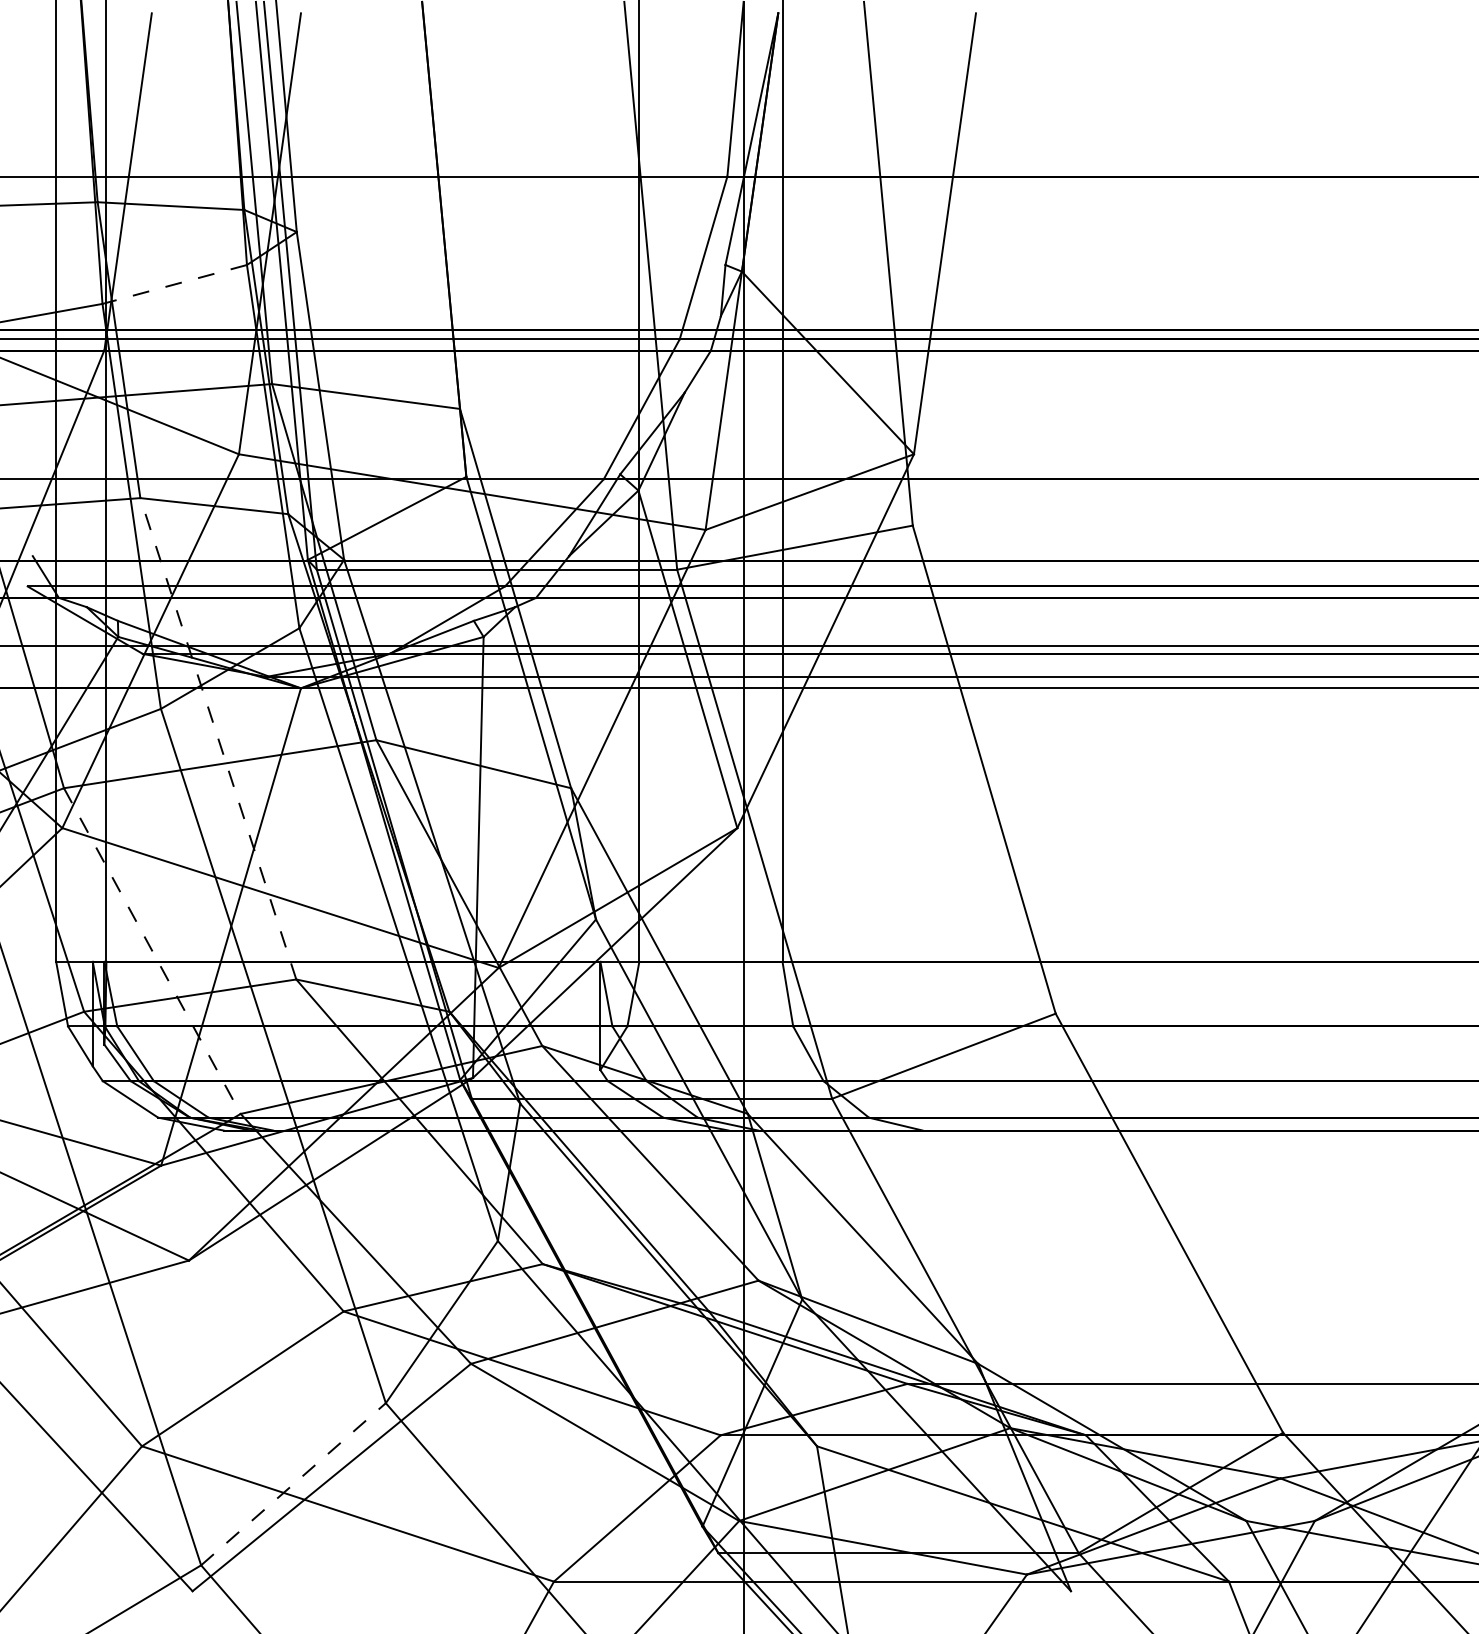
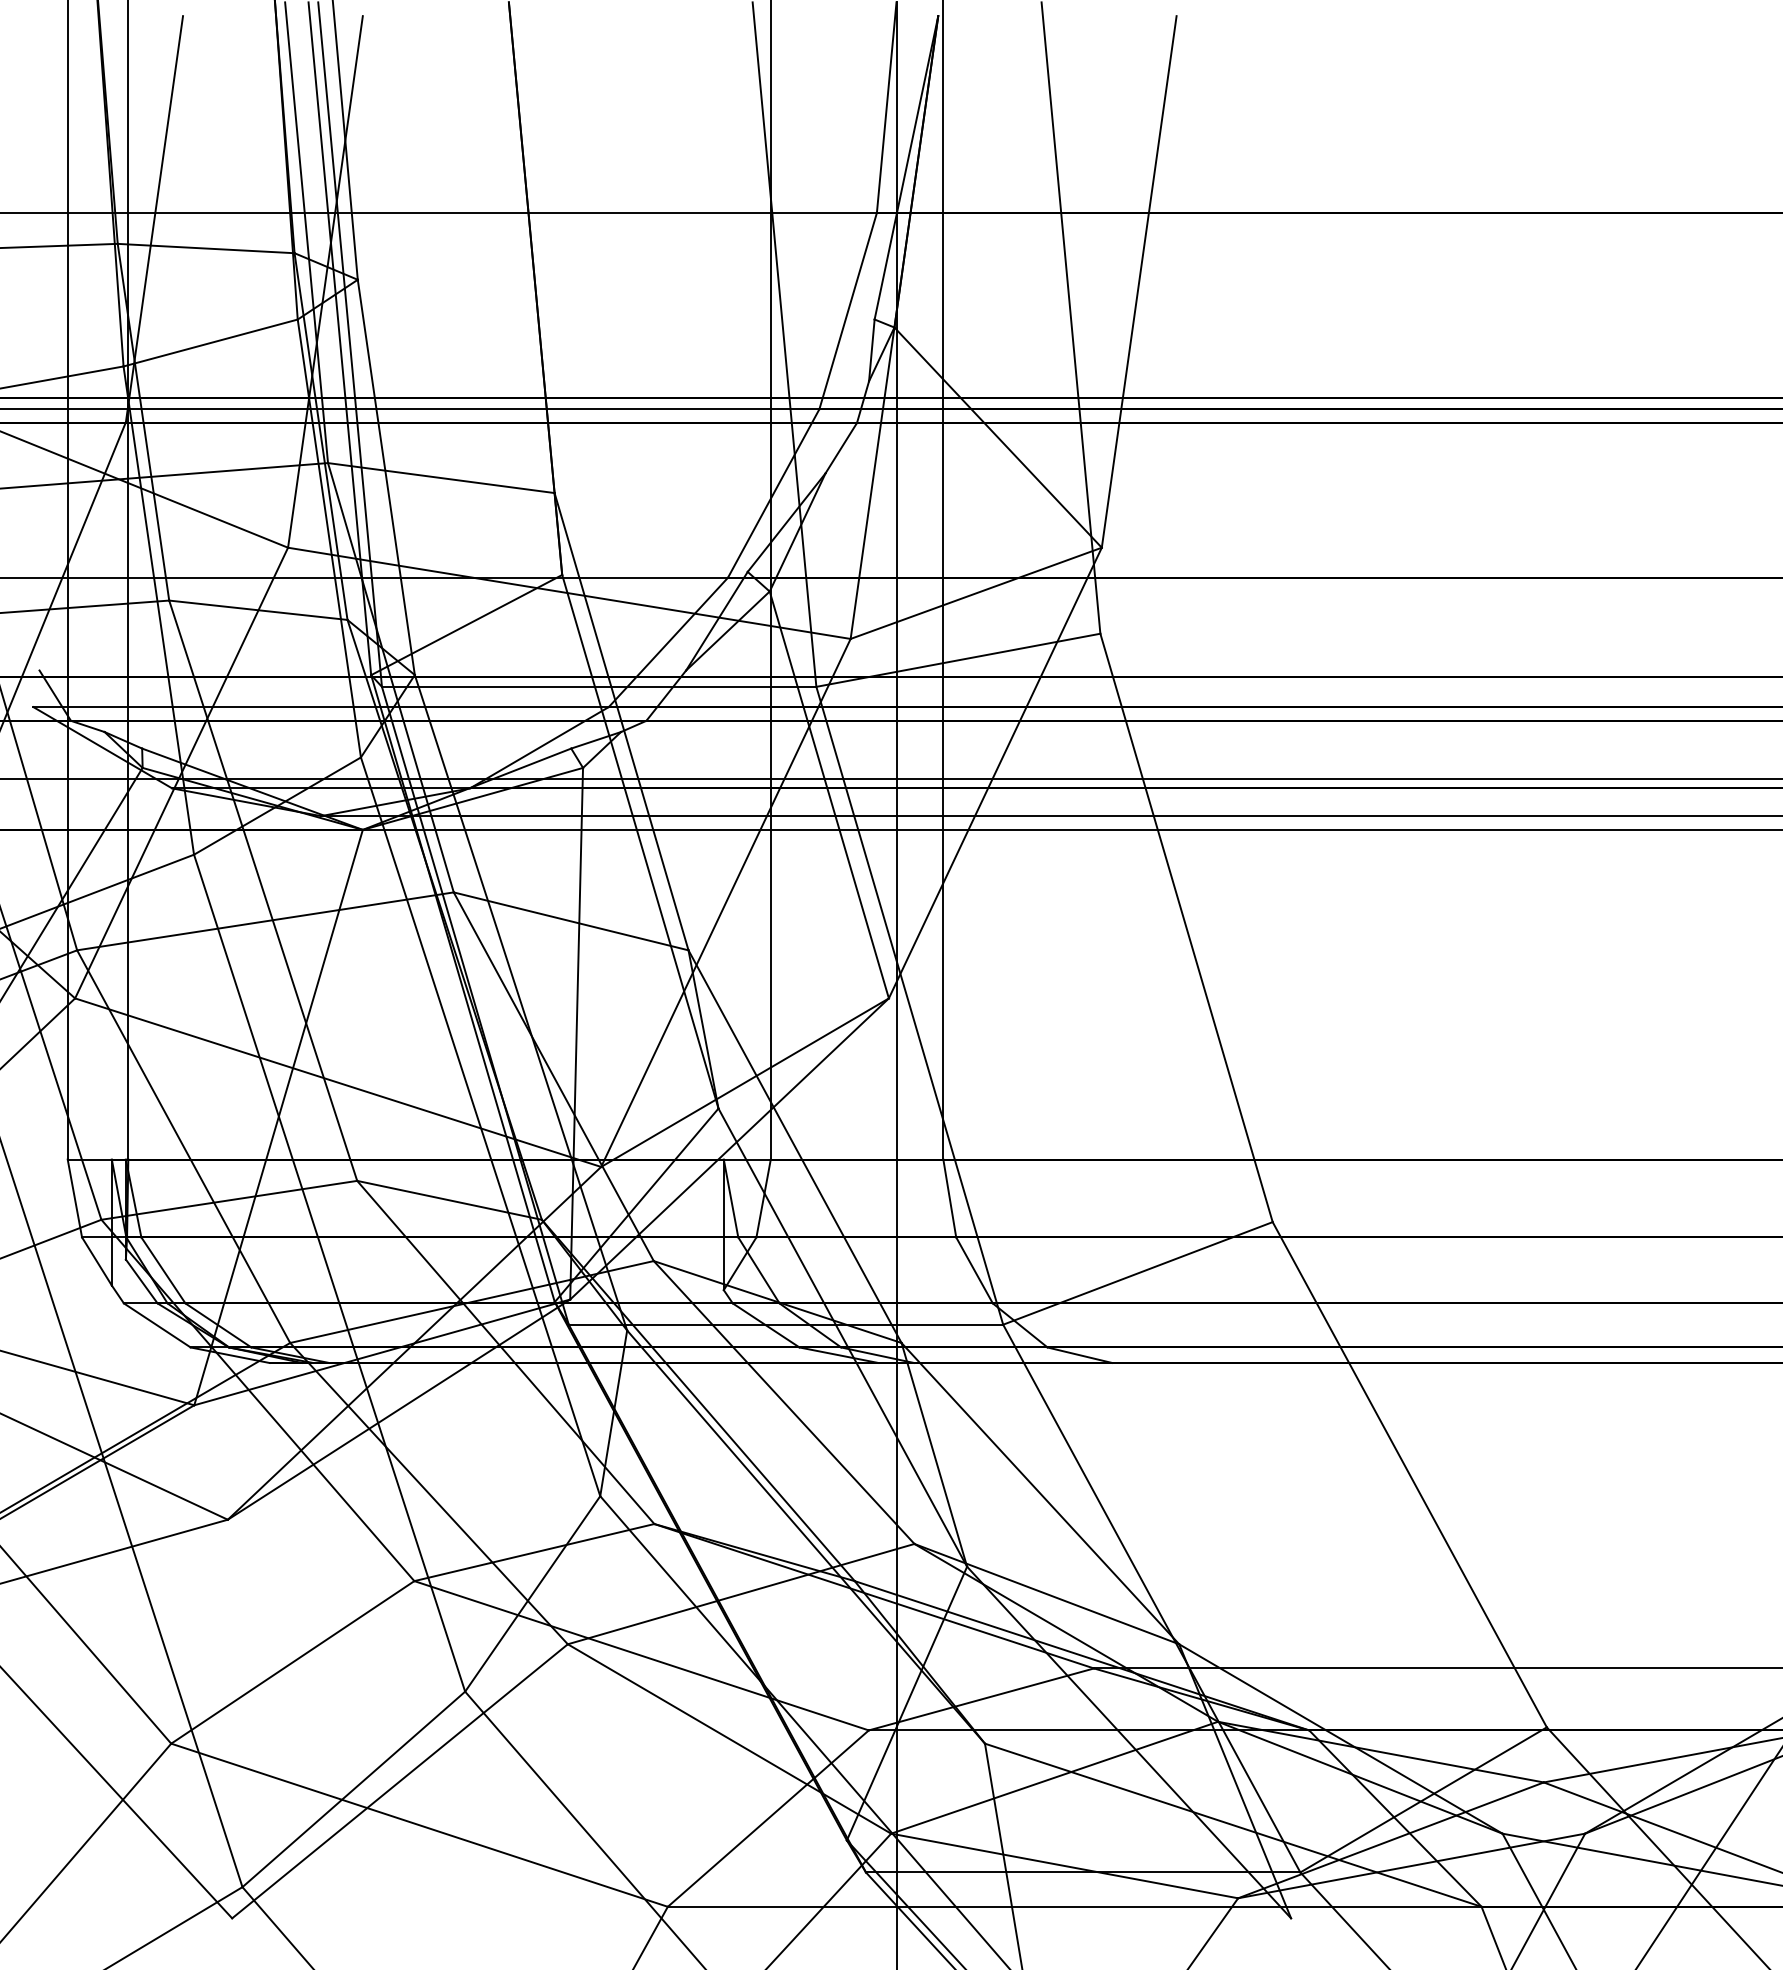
line: (174, 284) -> (210, 343), dashed -> solid
line: (218, 738) -> (263, 890), dashed -> solid
line: (152, 951) -> (183, 1147), dashed -> solid
line: (294, 1484) -> (354, 1789), dashed -> solid

